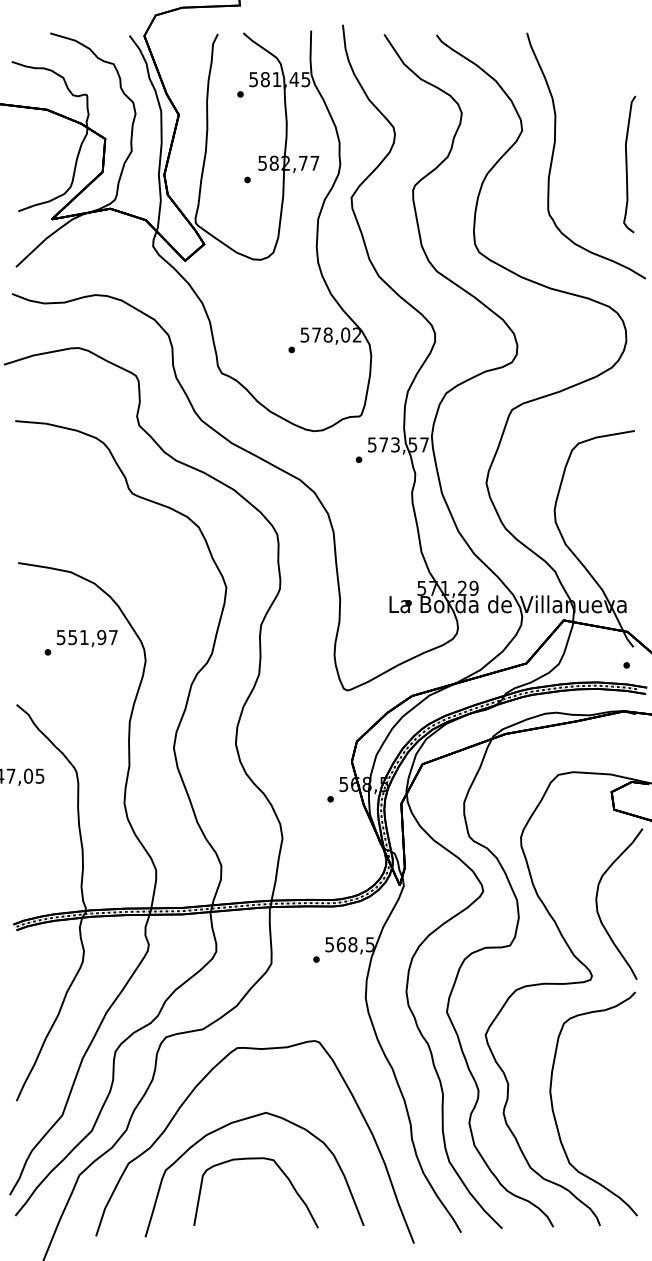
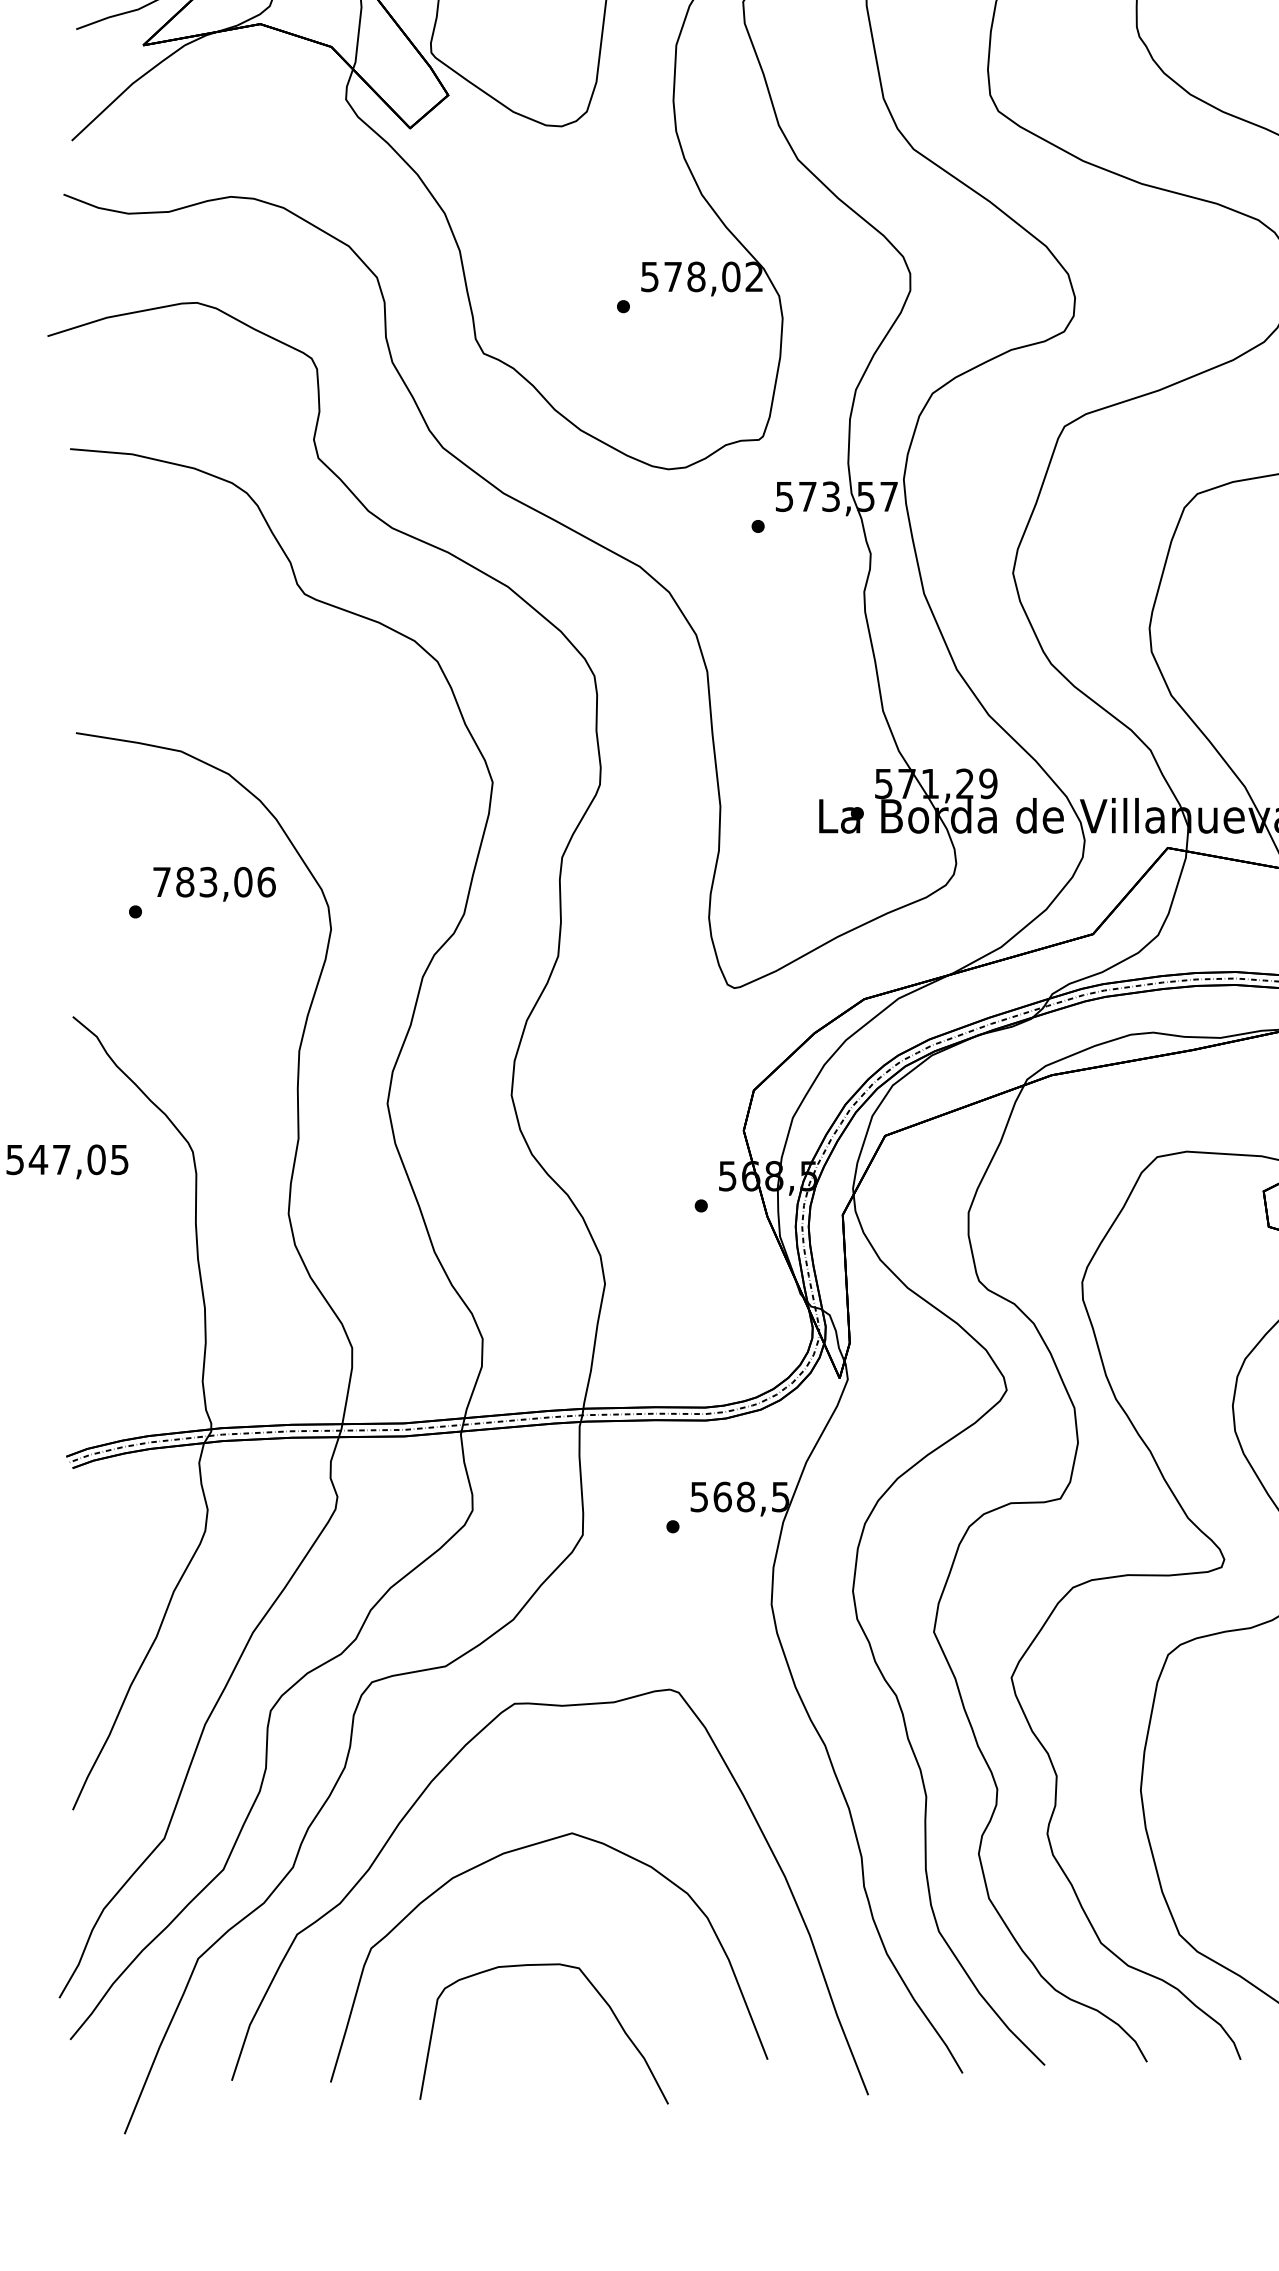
text: (87, 637) -> (214, 882), 551,97 -> 783,06
curve: (255, 1159) -> (542, 1966), moved

